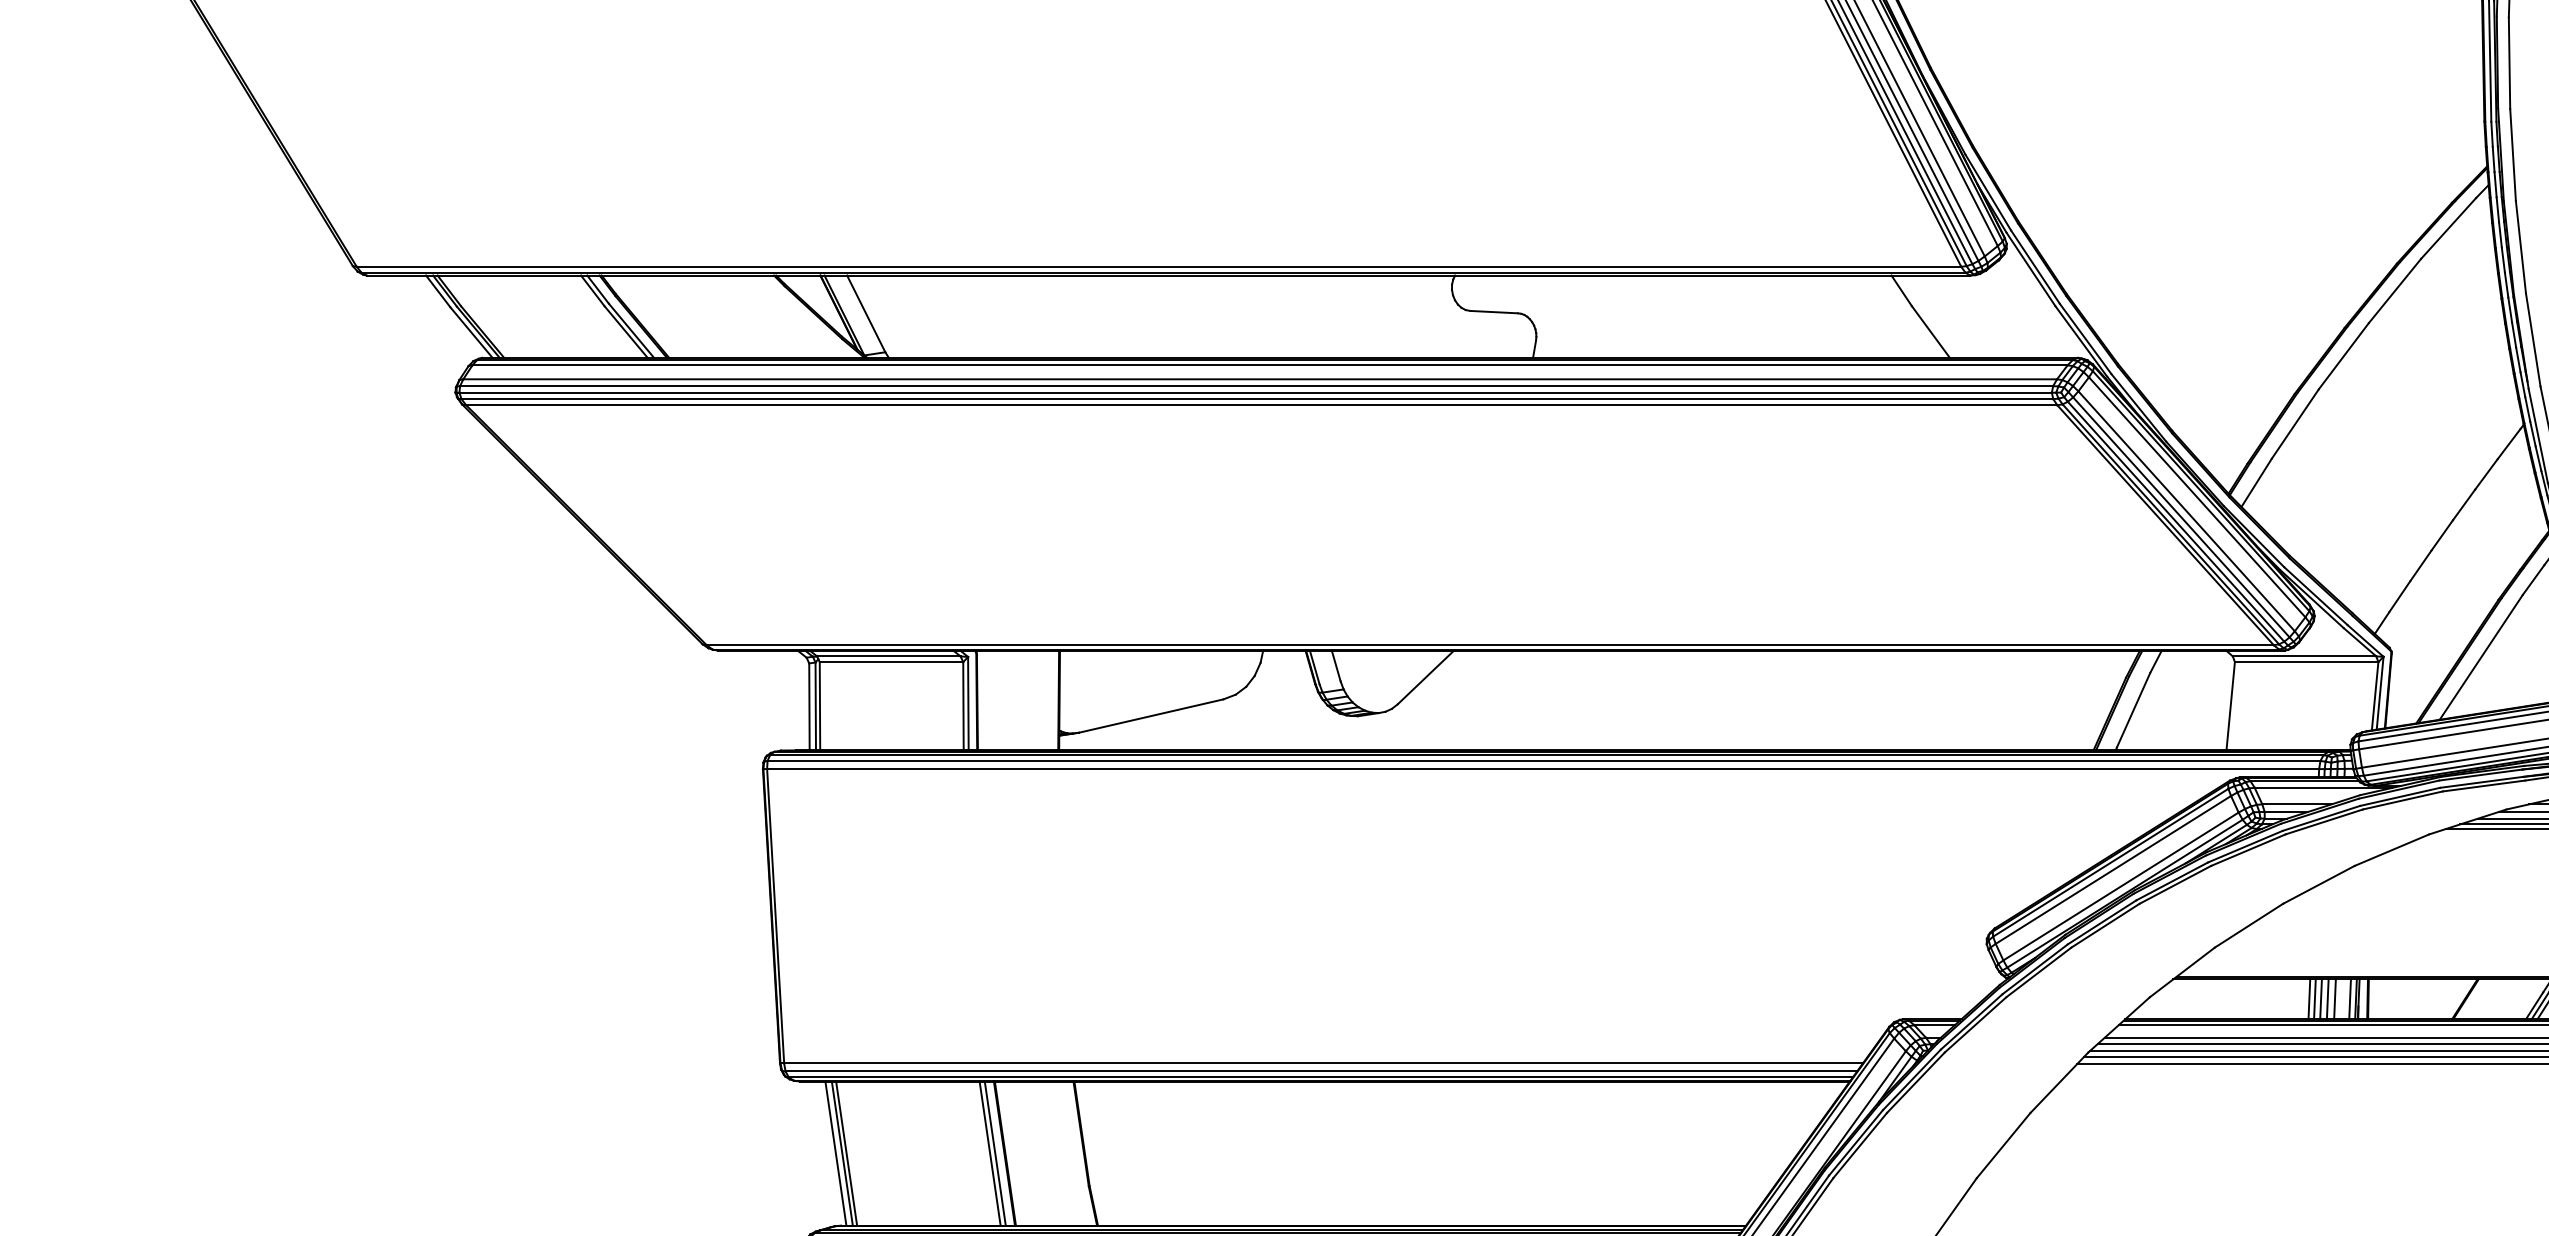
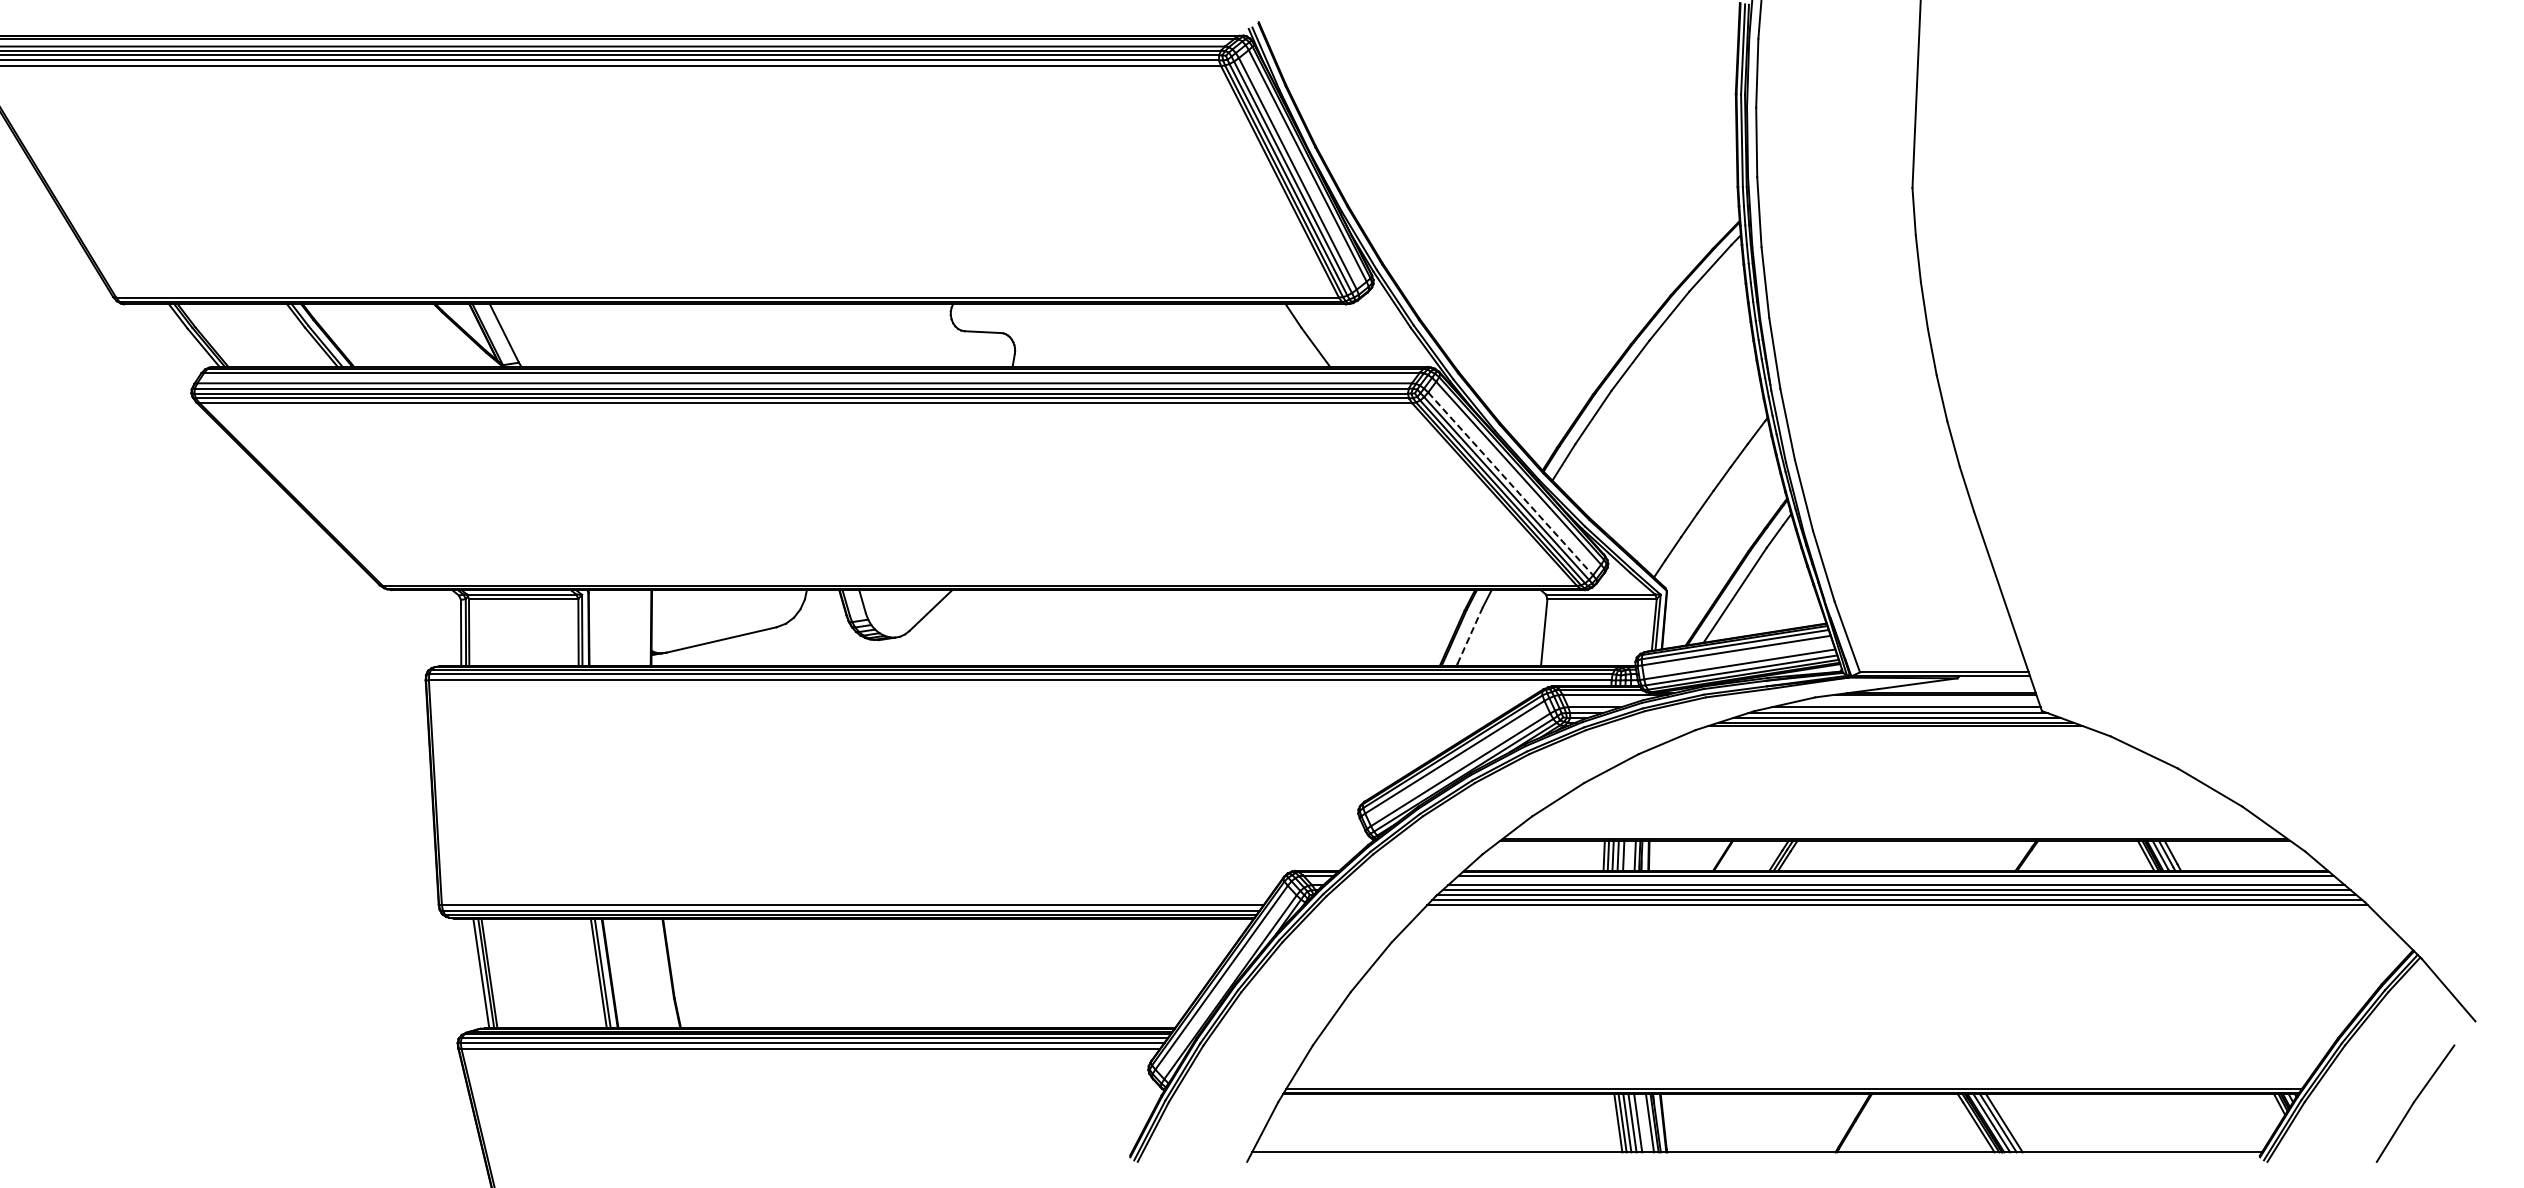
line: (2186, 512) -> (1510, 484), solid -> dashed
line: (2133, 710) -> (1470, 635), solid -> dashed

